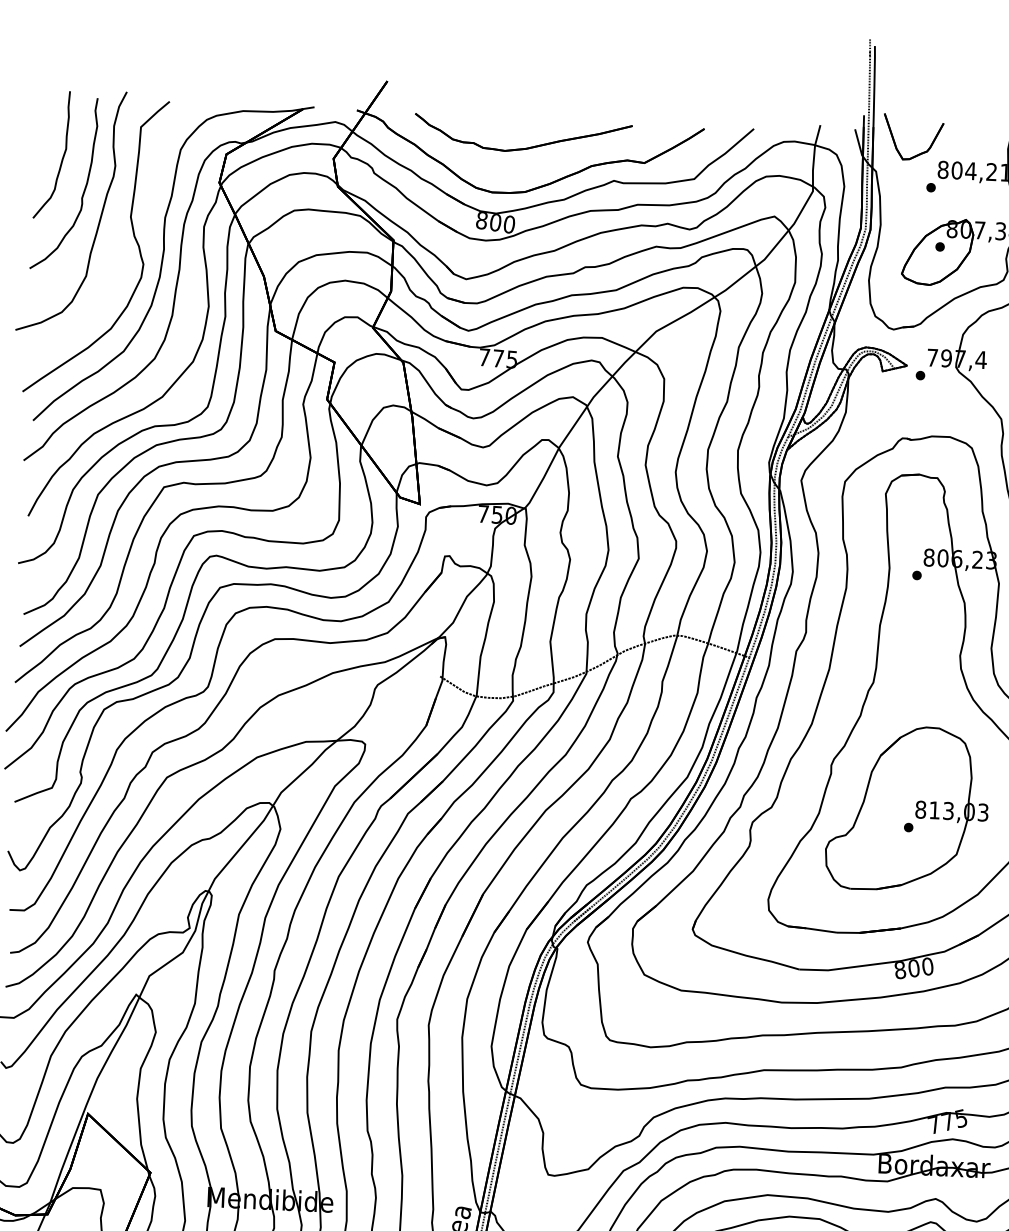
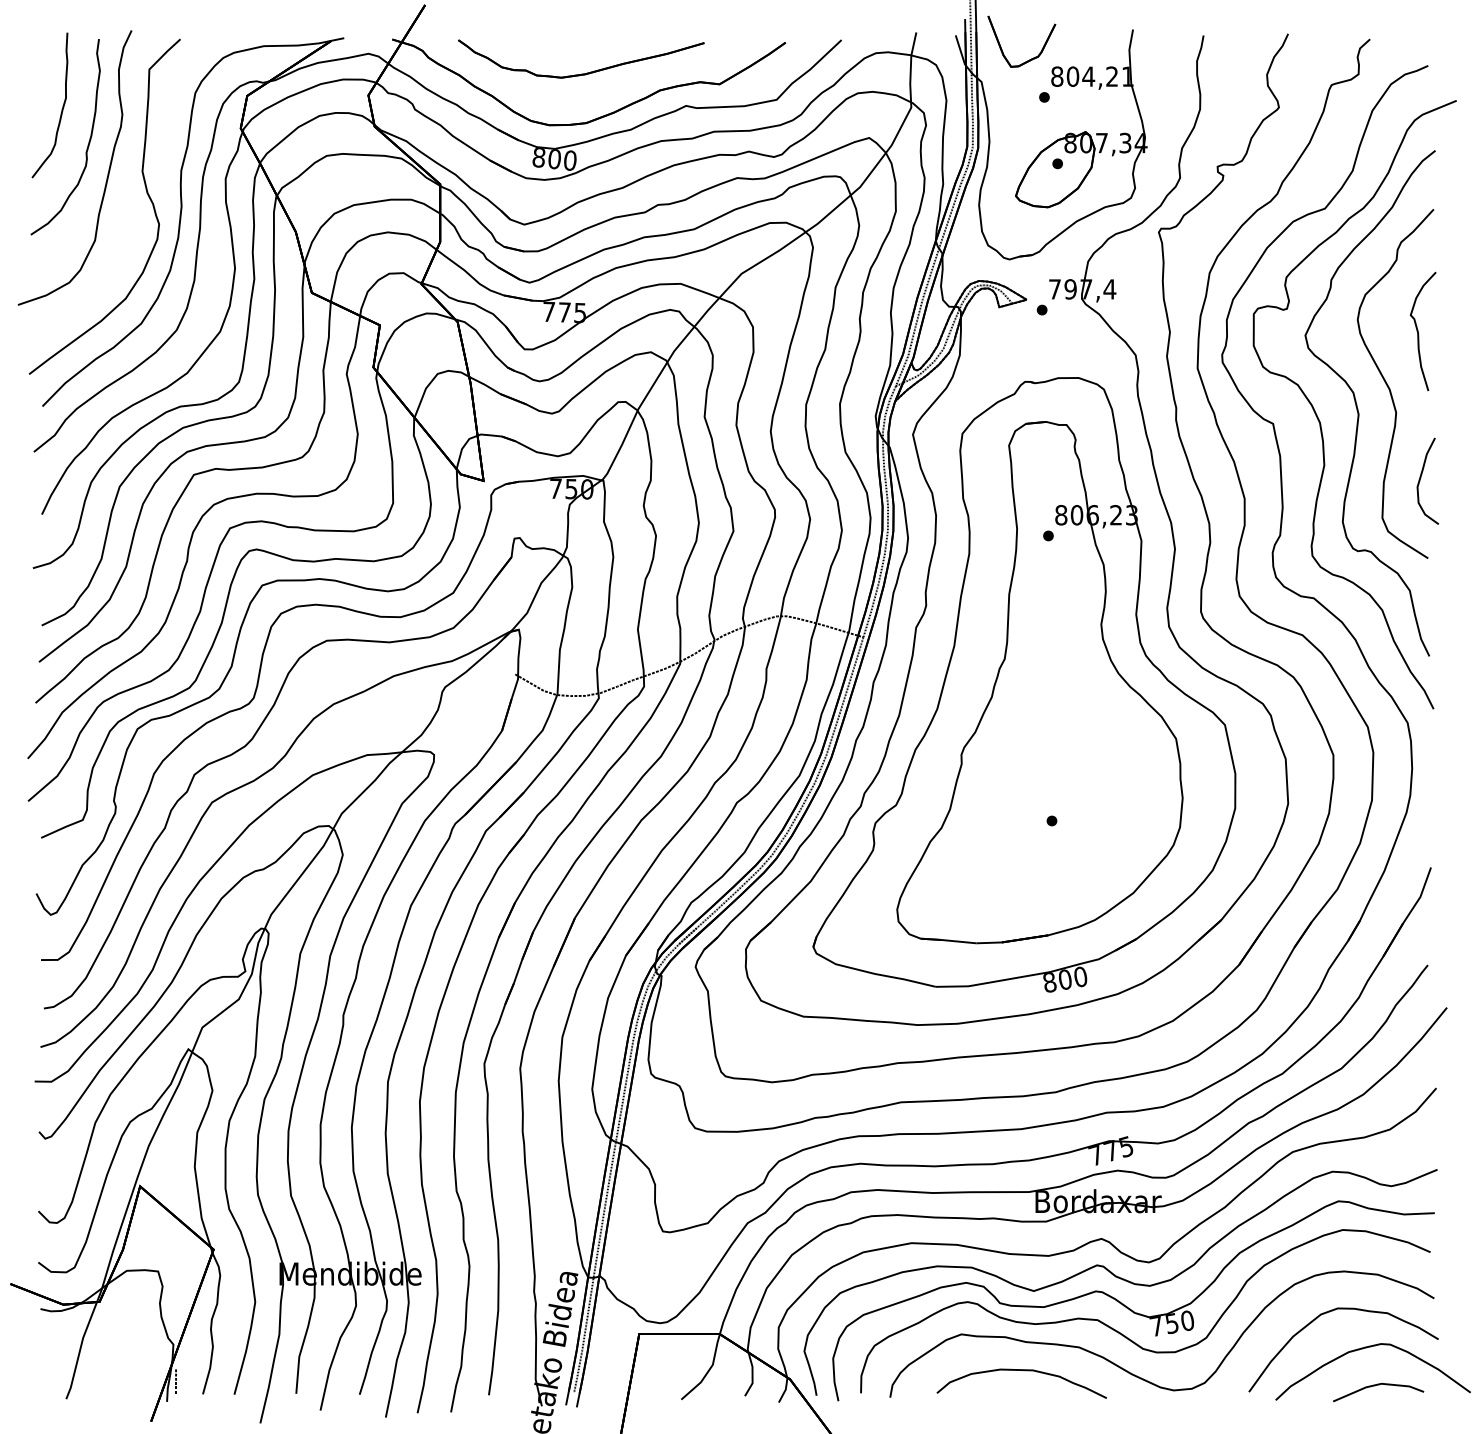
part: (907, 808) -> (1049, 799), removed

